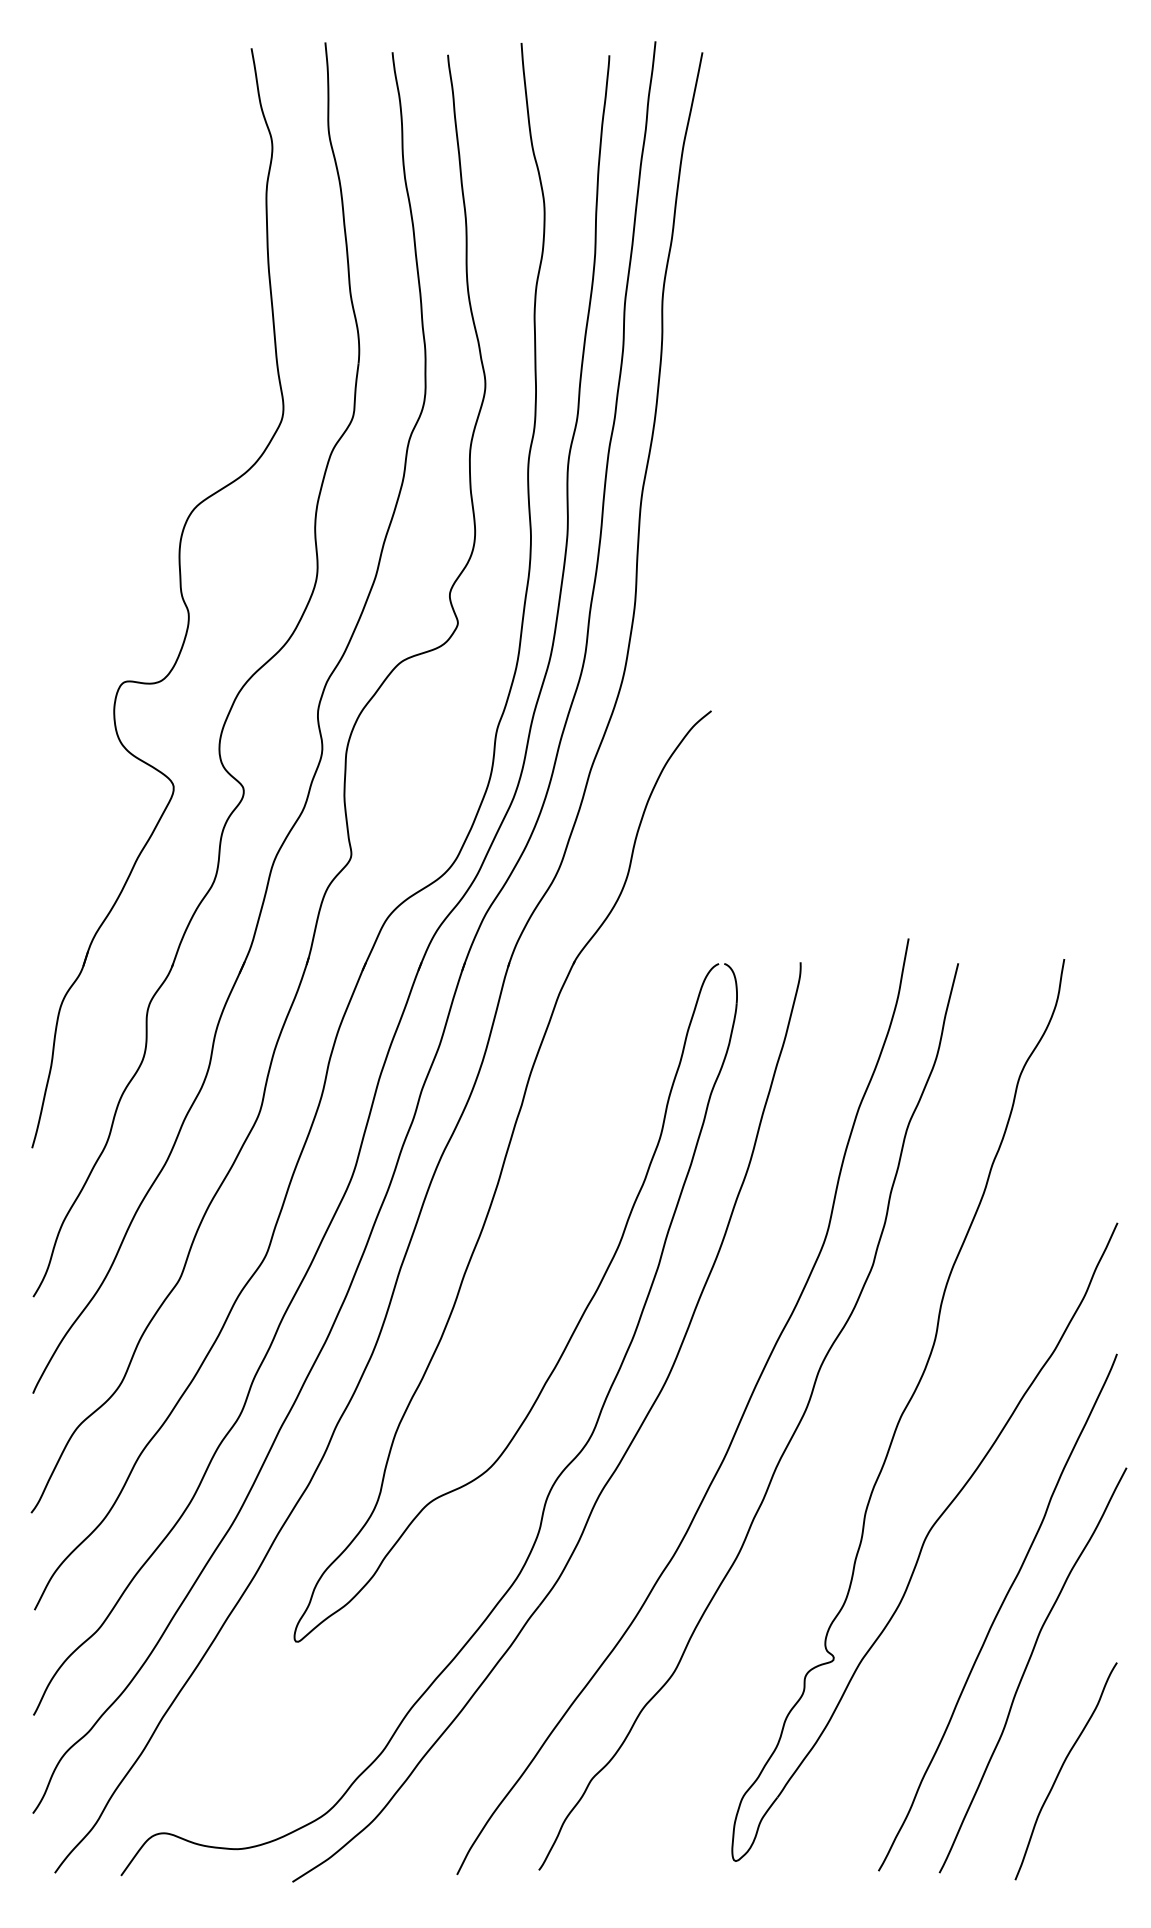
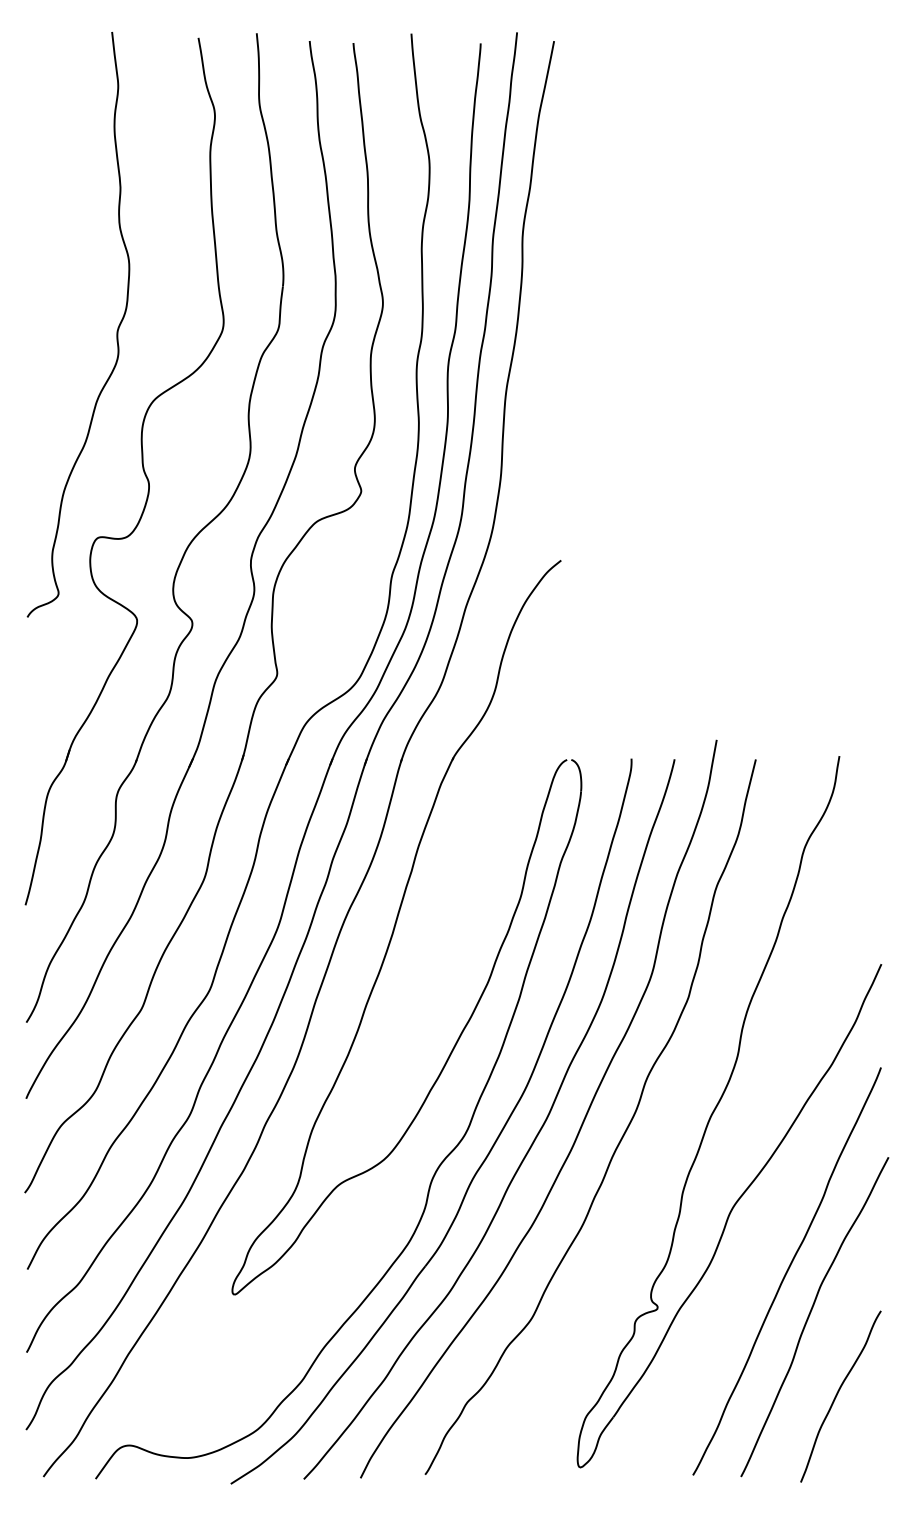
curve: (147, 422) -> (116, 332), added
curve: (675, 1447) -> (532, 1141), added

